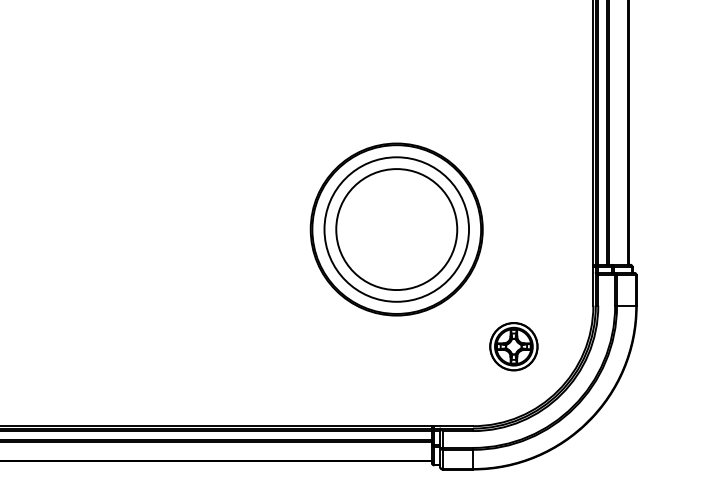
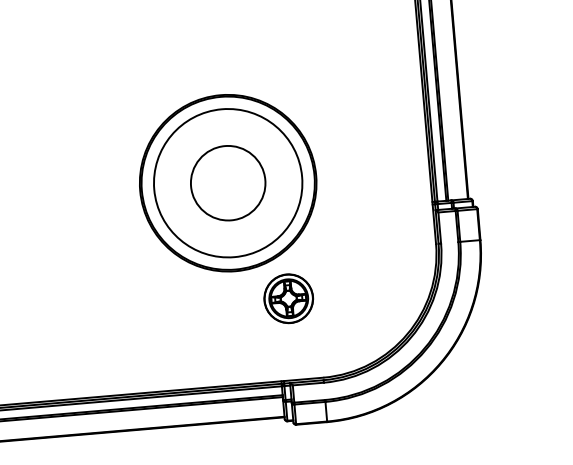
circle: (396, 229) -> (227, 183), size x0.6
part: (513, 346) -> (288, 298), moved

